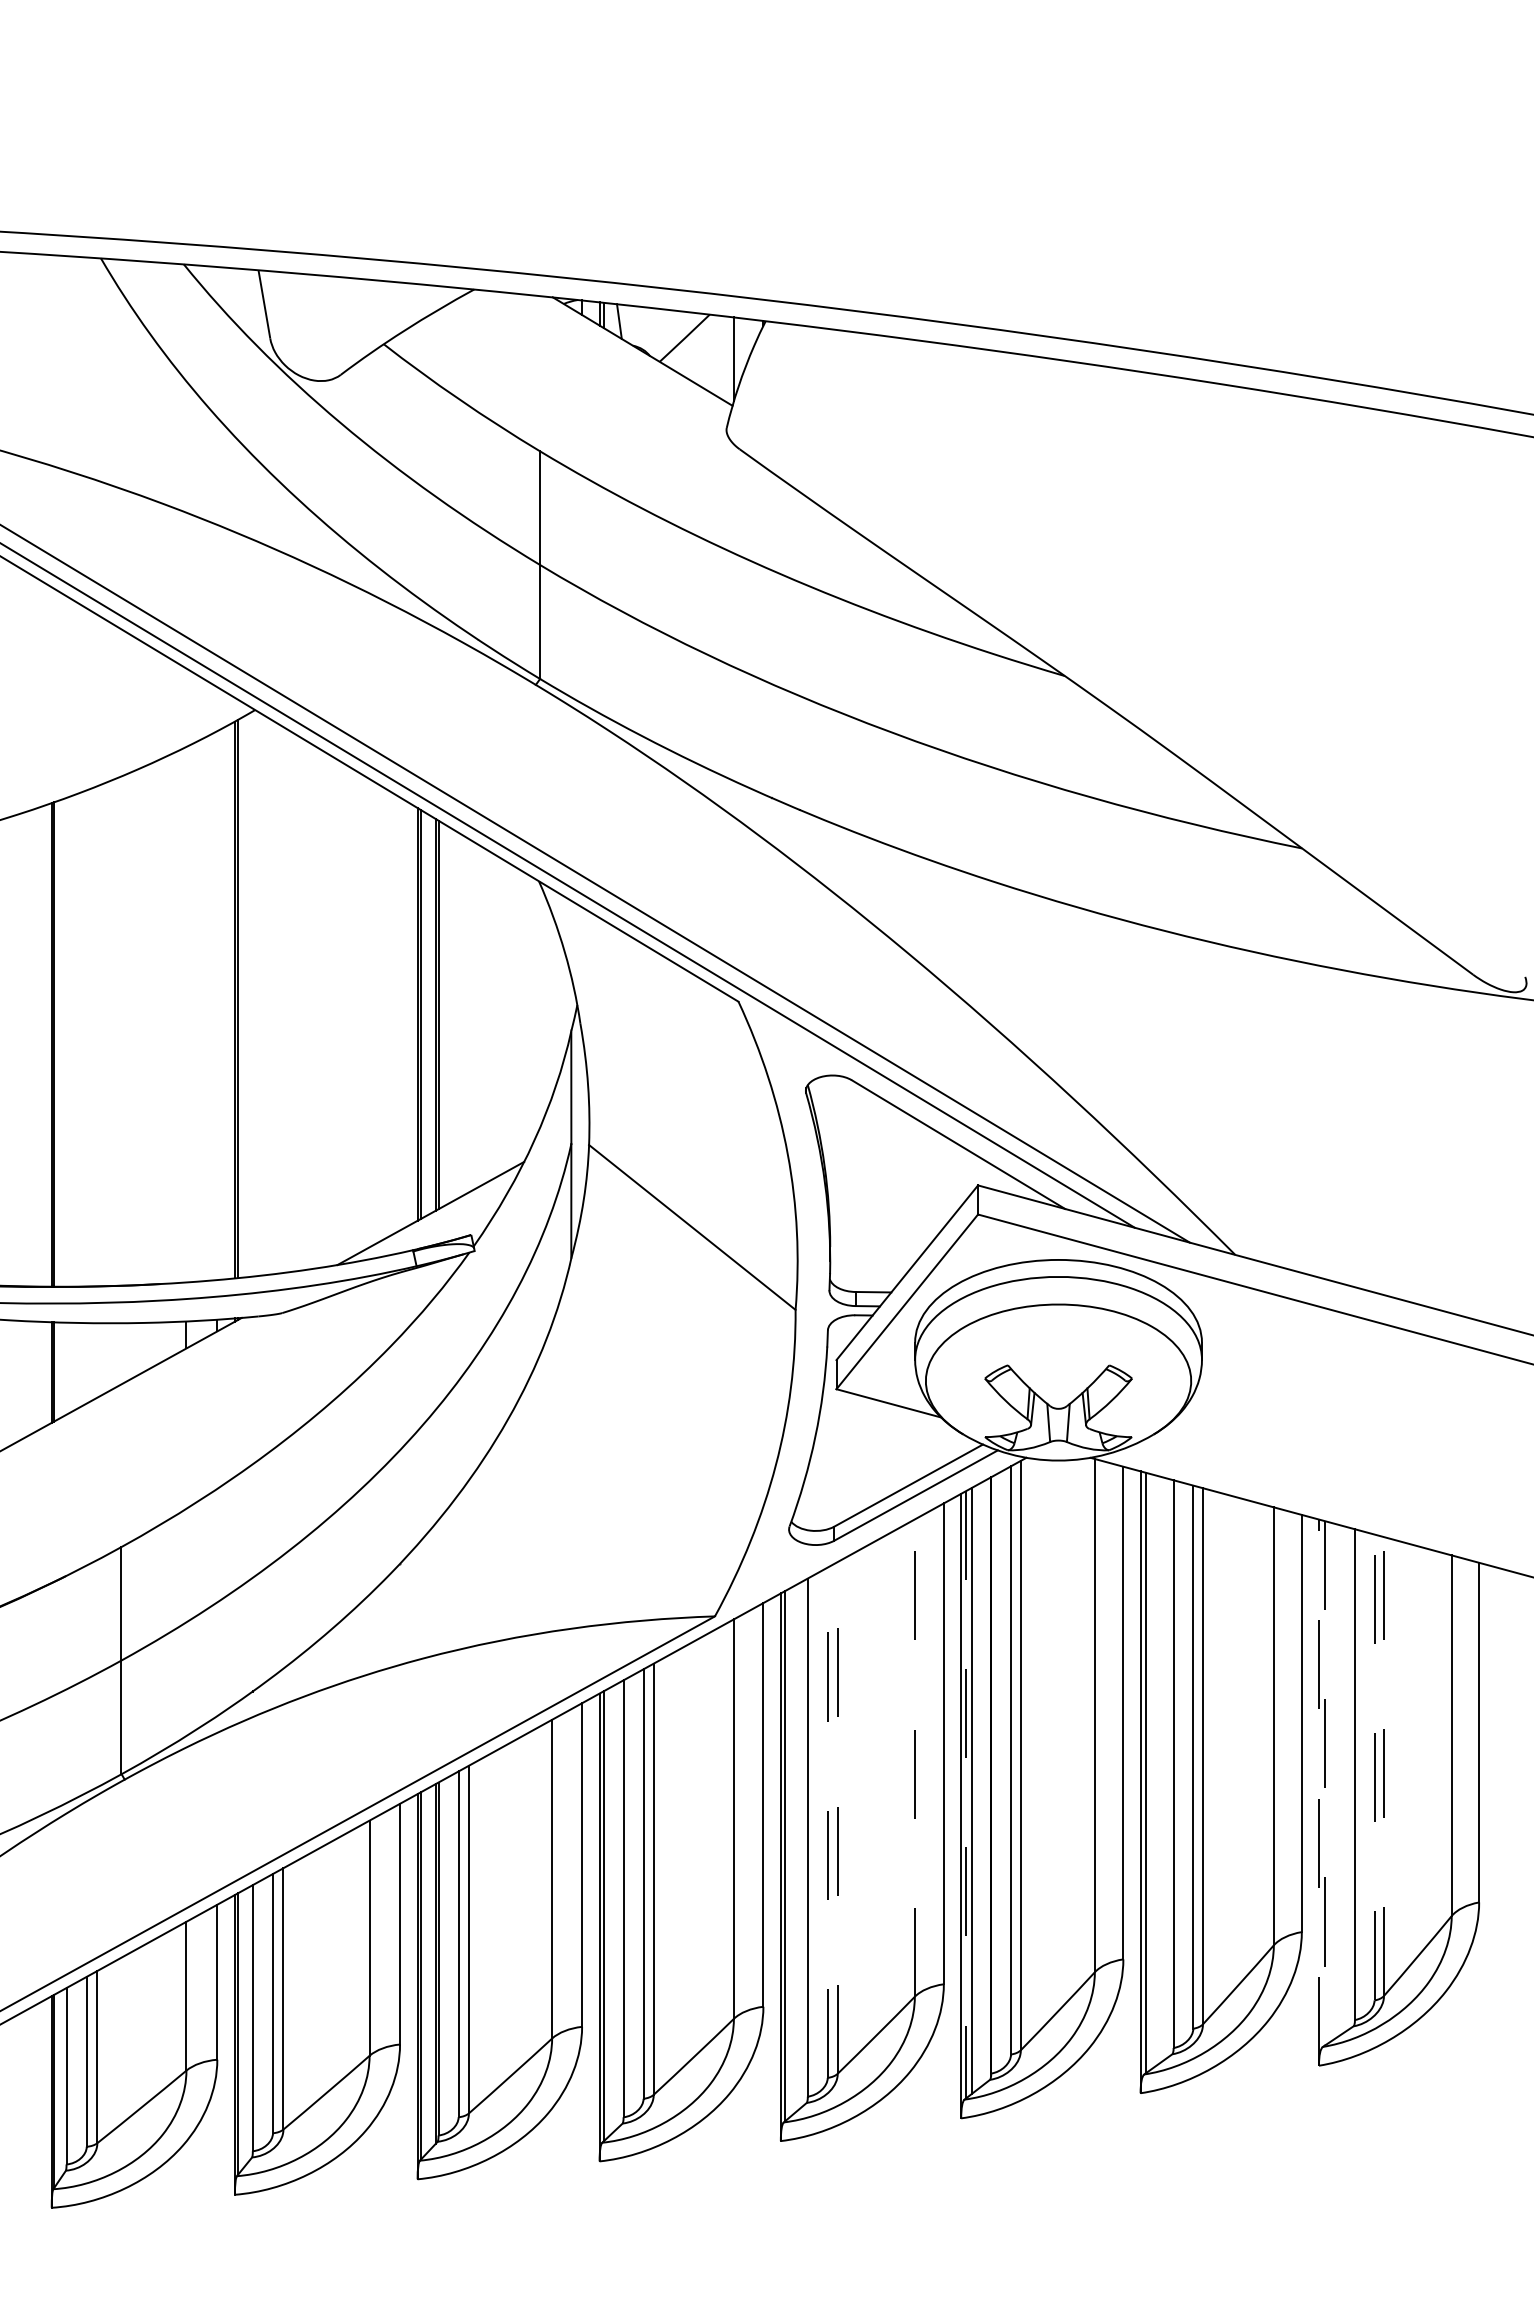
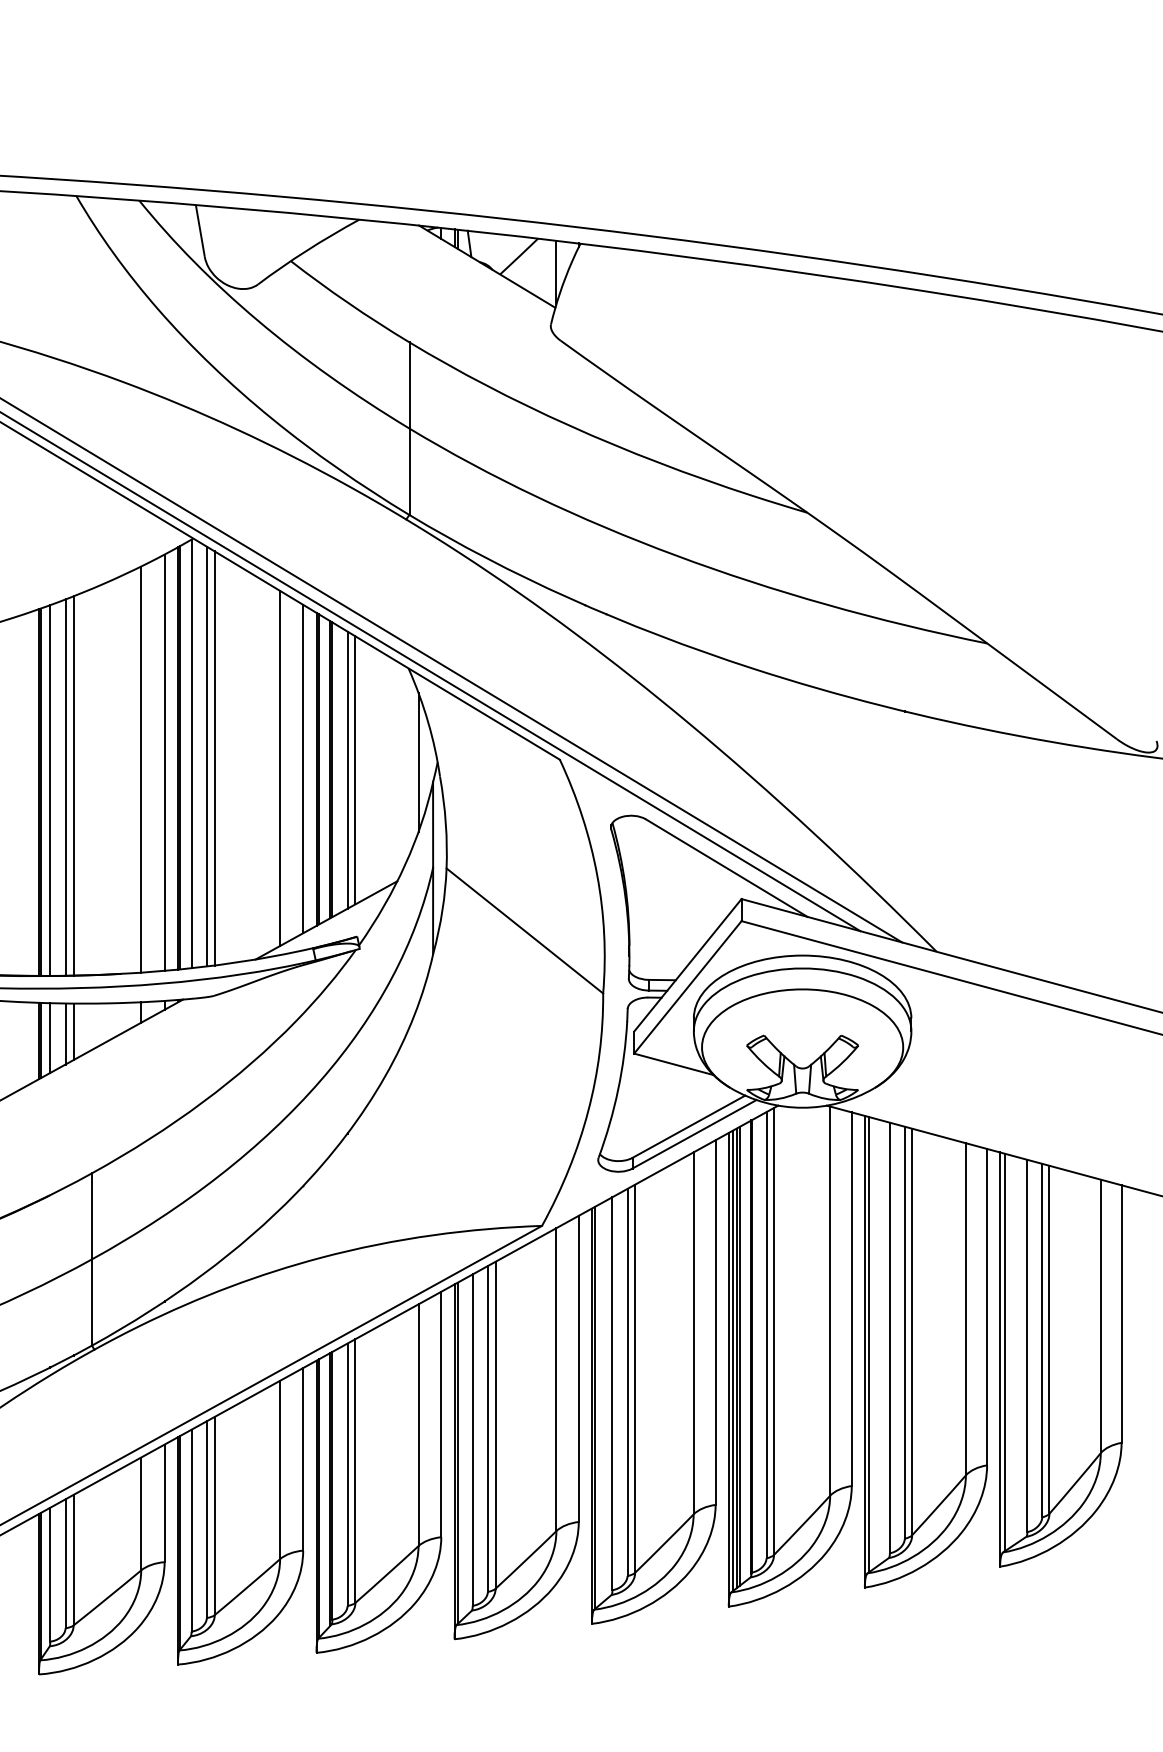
line: (252, 993) -> (191, 753), added
line: (272, 997) -> (206, 756), added
line: (283, 1000) -> (214, 758), added
line: (552, 1004) -> (418, 761), added
line: (217, 1005) -> (164, 762), added
line: (369, 1013) -> (280, 768), added
line: (400, 1013) -> (303, 768), added
line: (186, 1014) -> (141, 769), added
line: (458, 1015) -> (347, 770), added
line: (468, 1015) -> (355, 770), added
line: (97, 1036) -> (73, 786), added
line: (86, 1038) -> (65, 787), added
line: (66, 1041) -> (50, 789), added
line: (97, 1360) -> (73, 1031), added
line: (86, 1363) -> (65, 1034), added
line: (66, 1368) -> (50, 1037), added
line: (914, 1758) -> (693, 1333), dashed -> solid
line: (1383, 1766) -> (1049, 1339), dashed -> solid
line: (1374, 1767) -> (1042, 1340), dashed -> solid
line: (1324, 1783) -> (1004, 1352), dashed -> solid
line: (975, 1787) -> (739, 1355), added
line: (1318, 1792) -> (999, 1359), dashed -> solid
line: (966, 1794) -> (732, 1360), dashed -> solid
line: (837, 1817) -> (634, 1378), dashed -> solid
line: (827, 1822) -> (627, 1382), dashed -> solid

